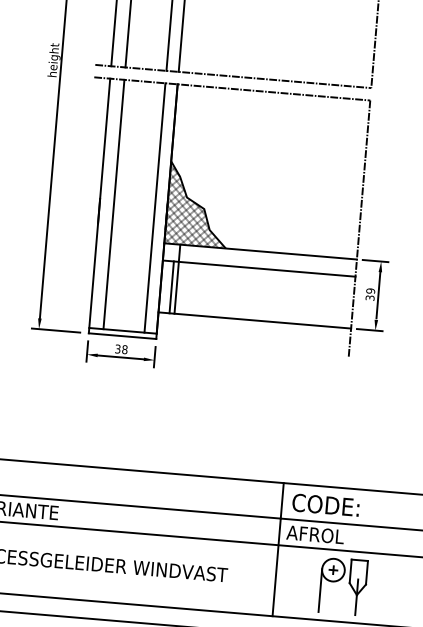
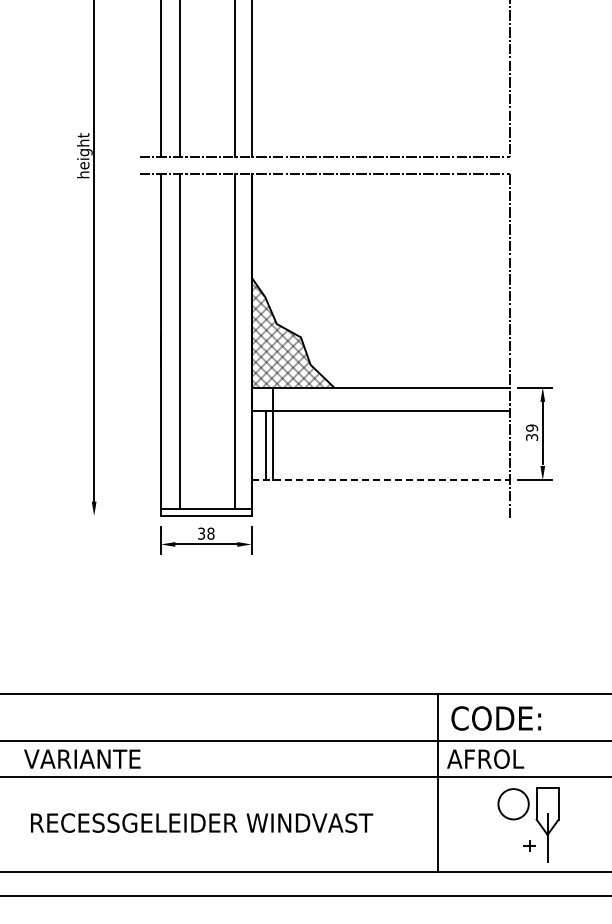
line: (255, 320) -> (381, 480), solid -> dashed
line: (55, 330) -> (116, 515), removed
part: (333, 569) -> (529, 845), moved
line: (320, 590) -> (498, 832), removed

